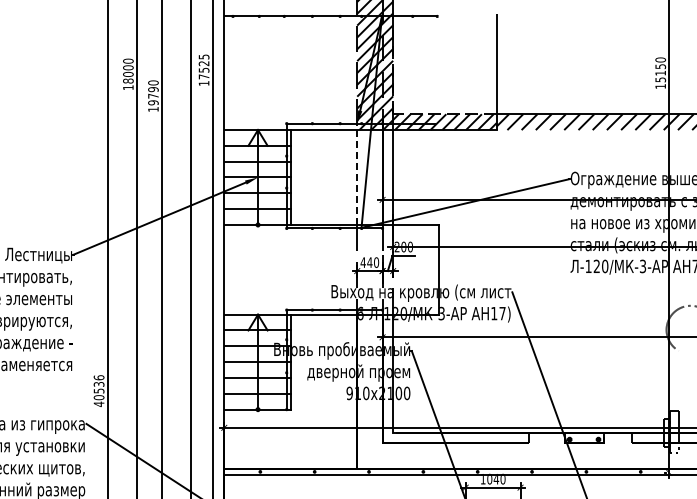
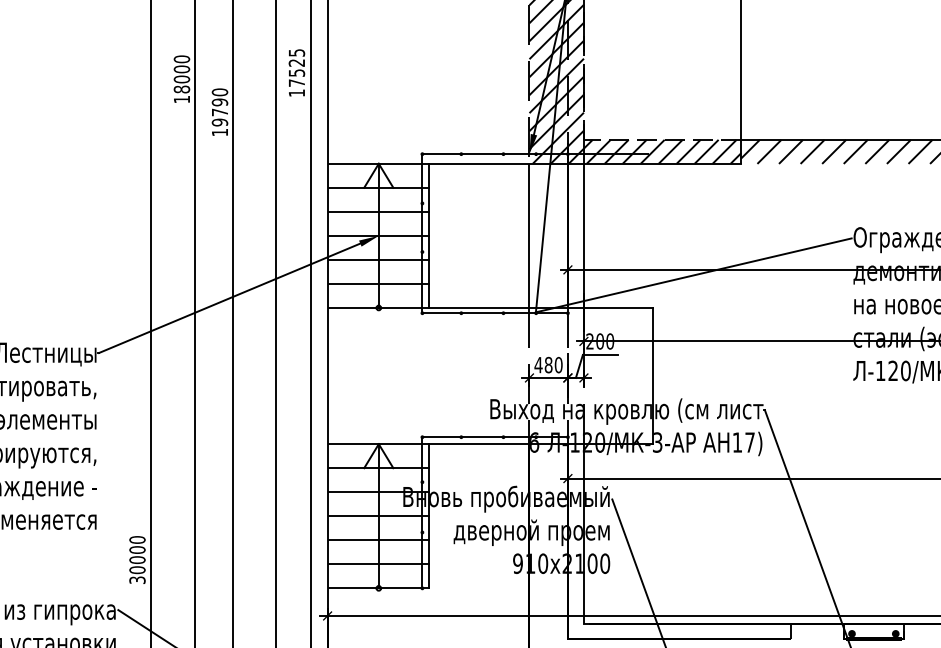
line: (357, 177) -> (529, 235), dashed -> solid
text: (369, 262) -> (548, 364), 440 -> 480
text: (98, 390) -> (136, 559), 40536 -> 30000

